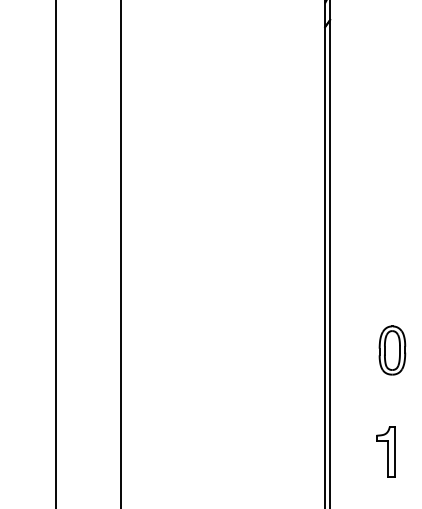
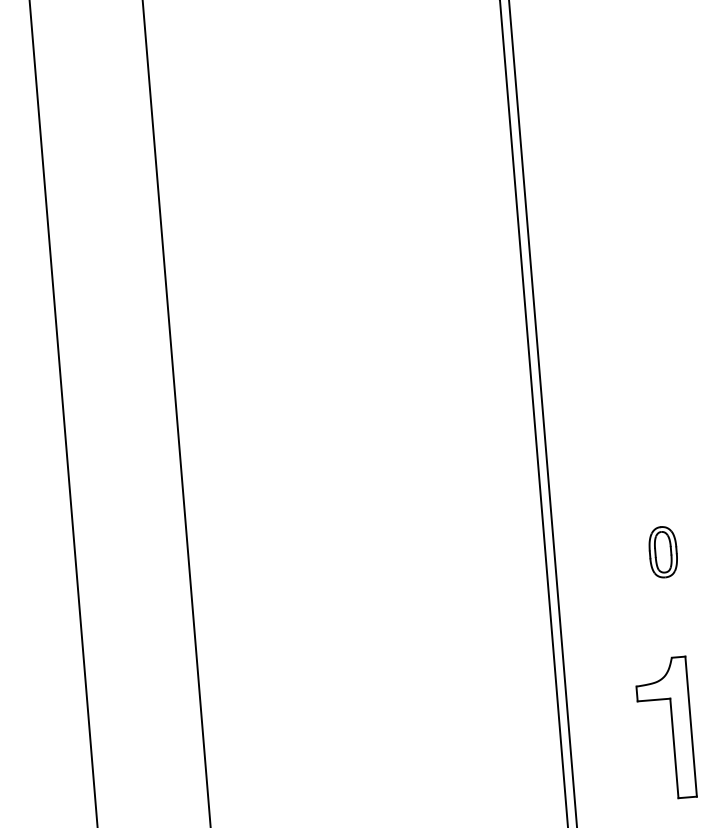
part: (392, 350) -> (663, 552), size x0.6
part: (385, 451) -> (665, 728), size x1.6

